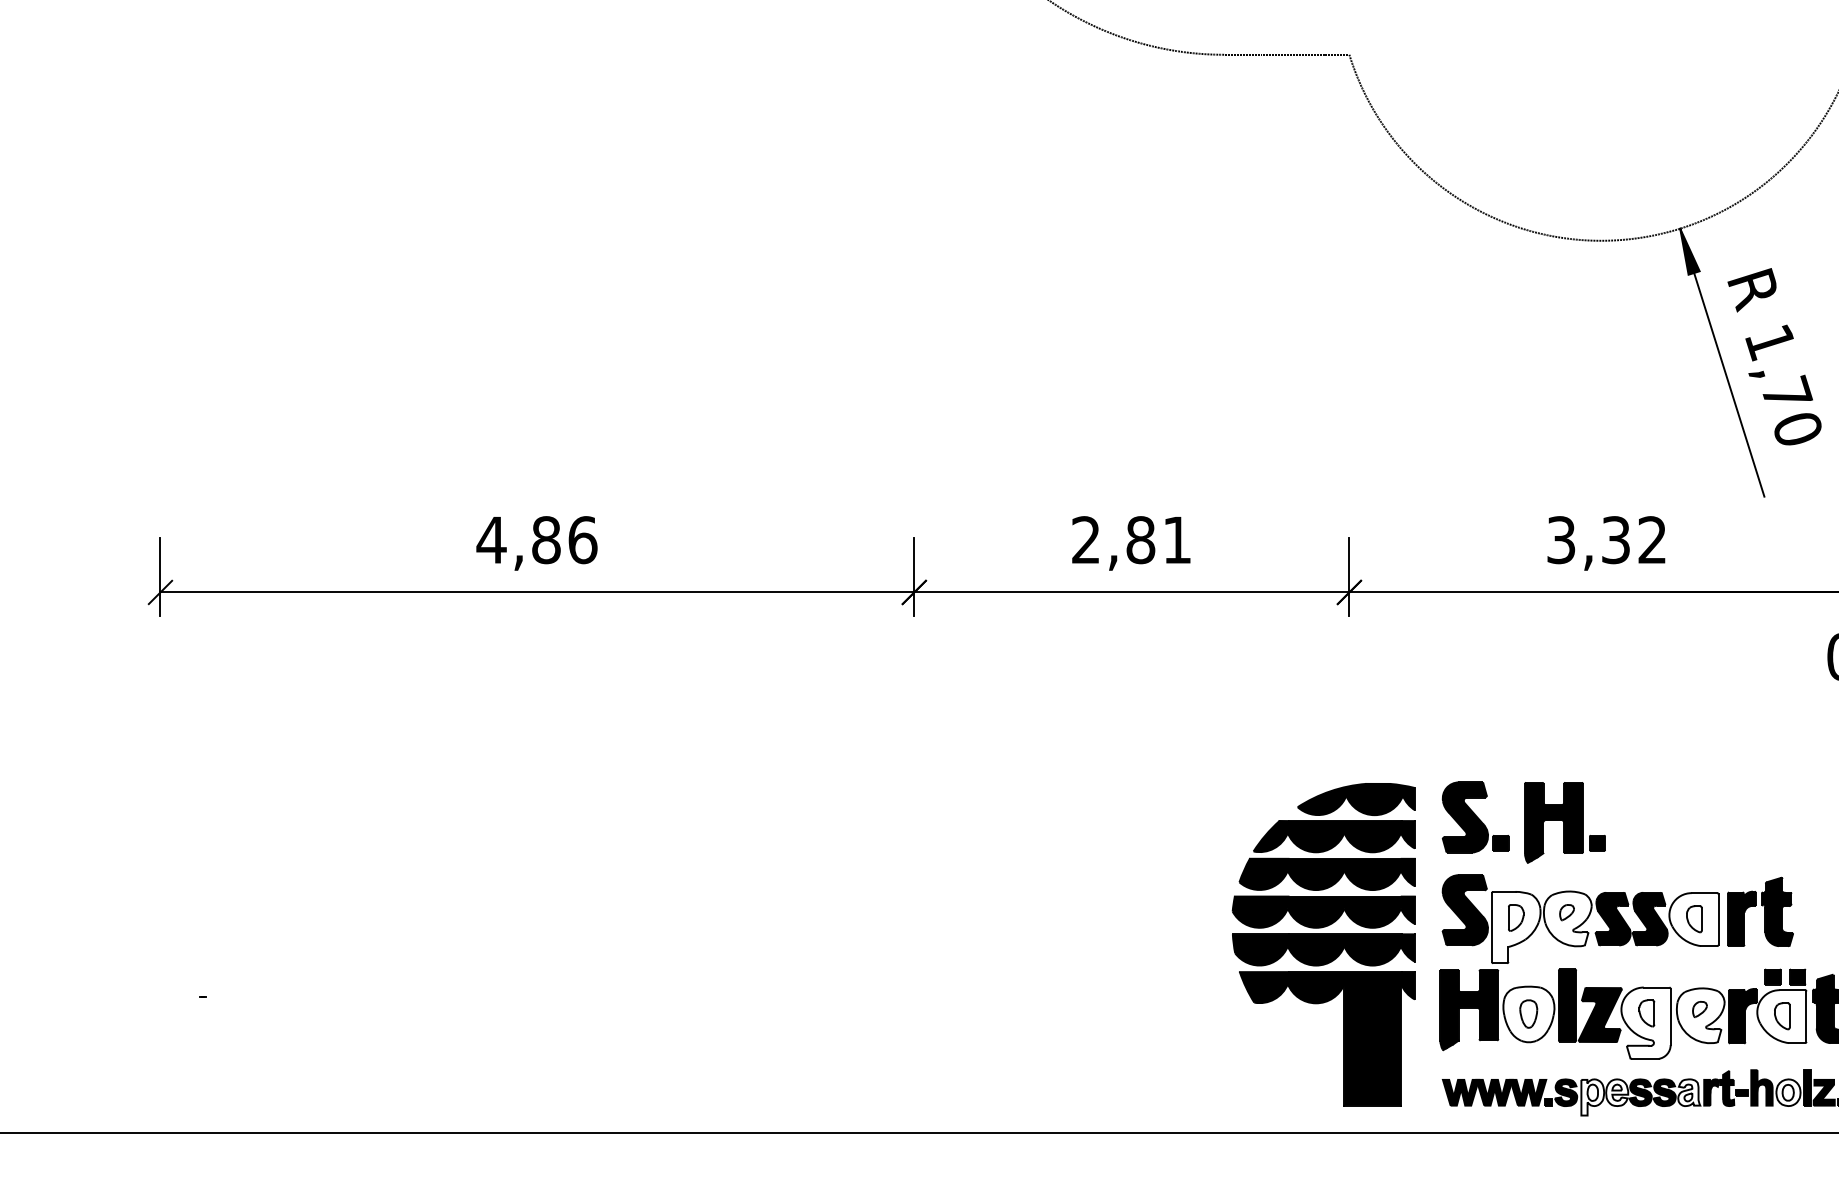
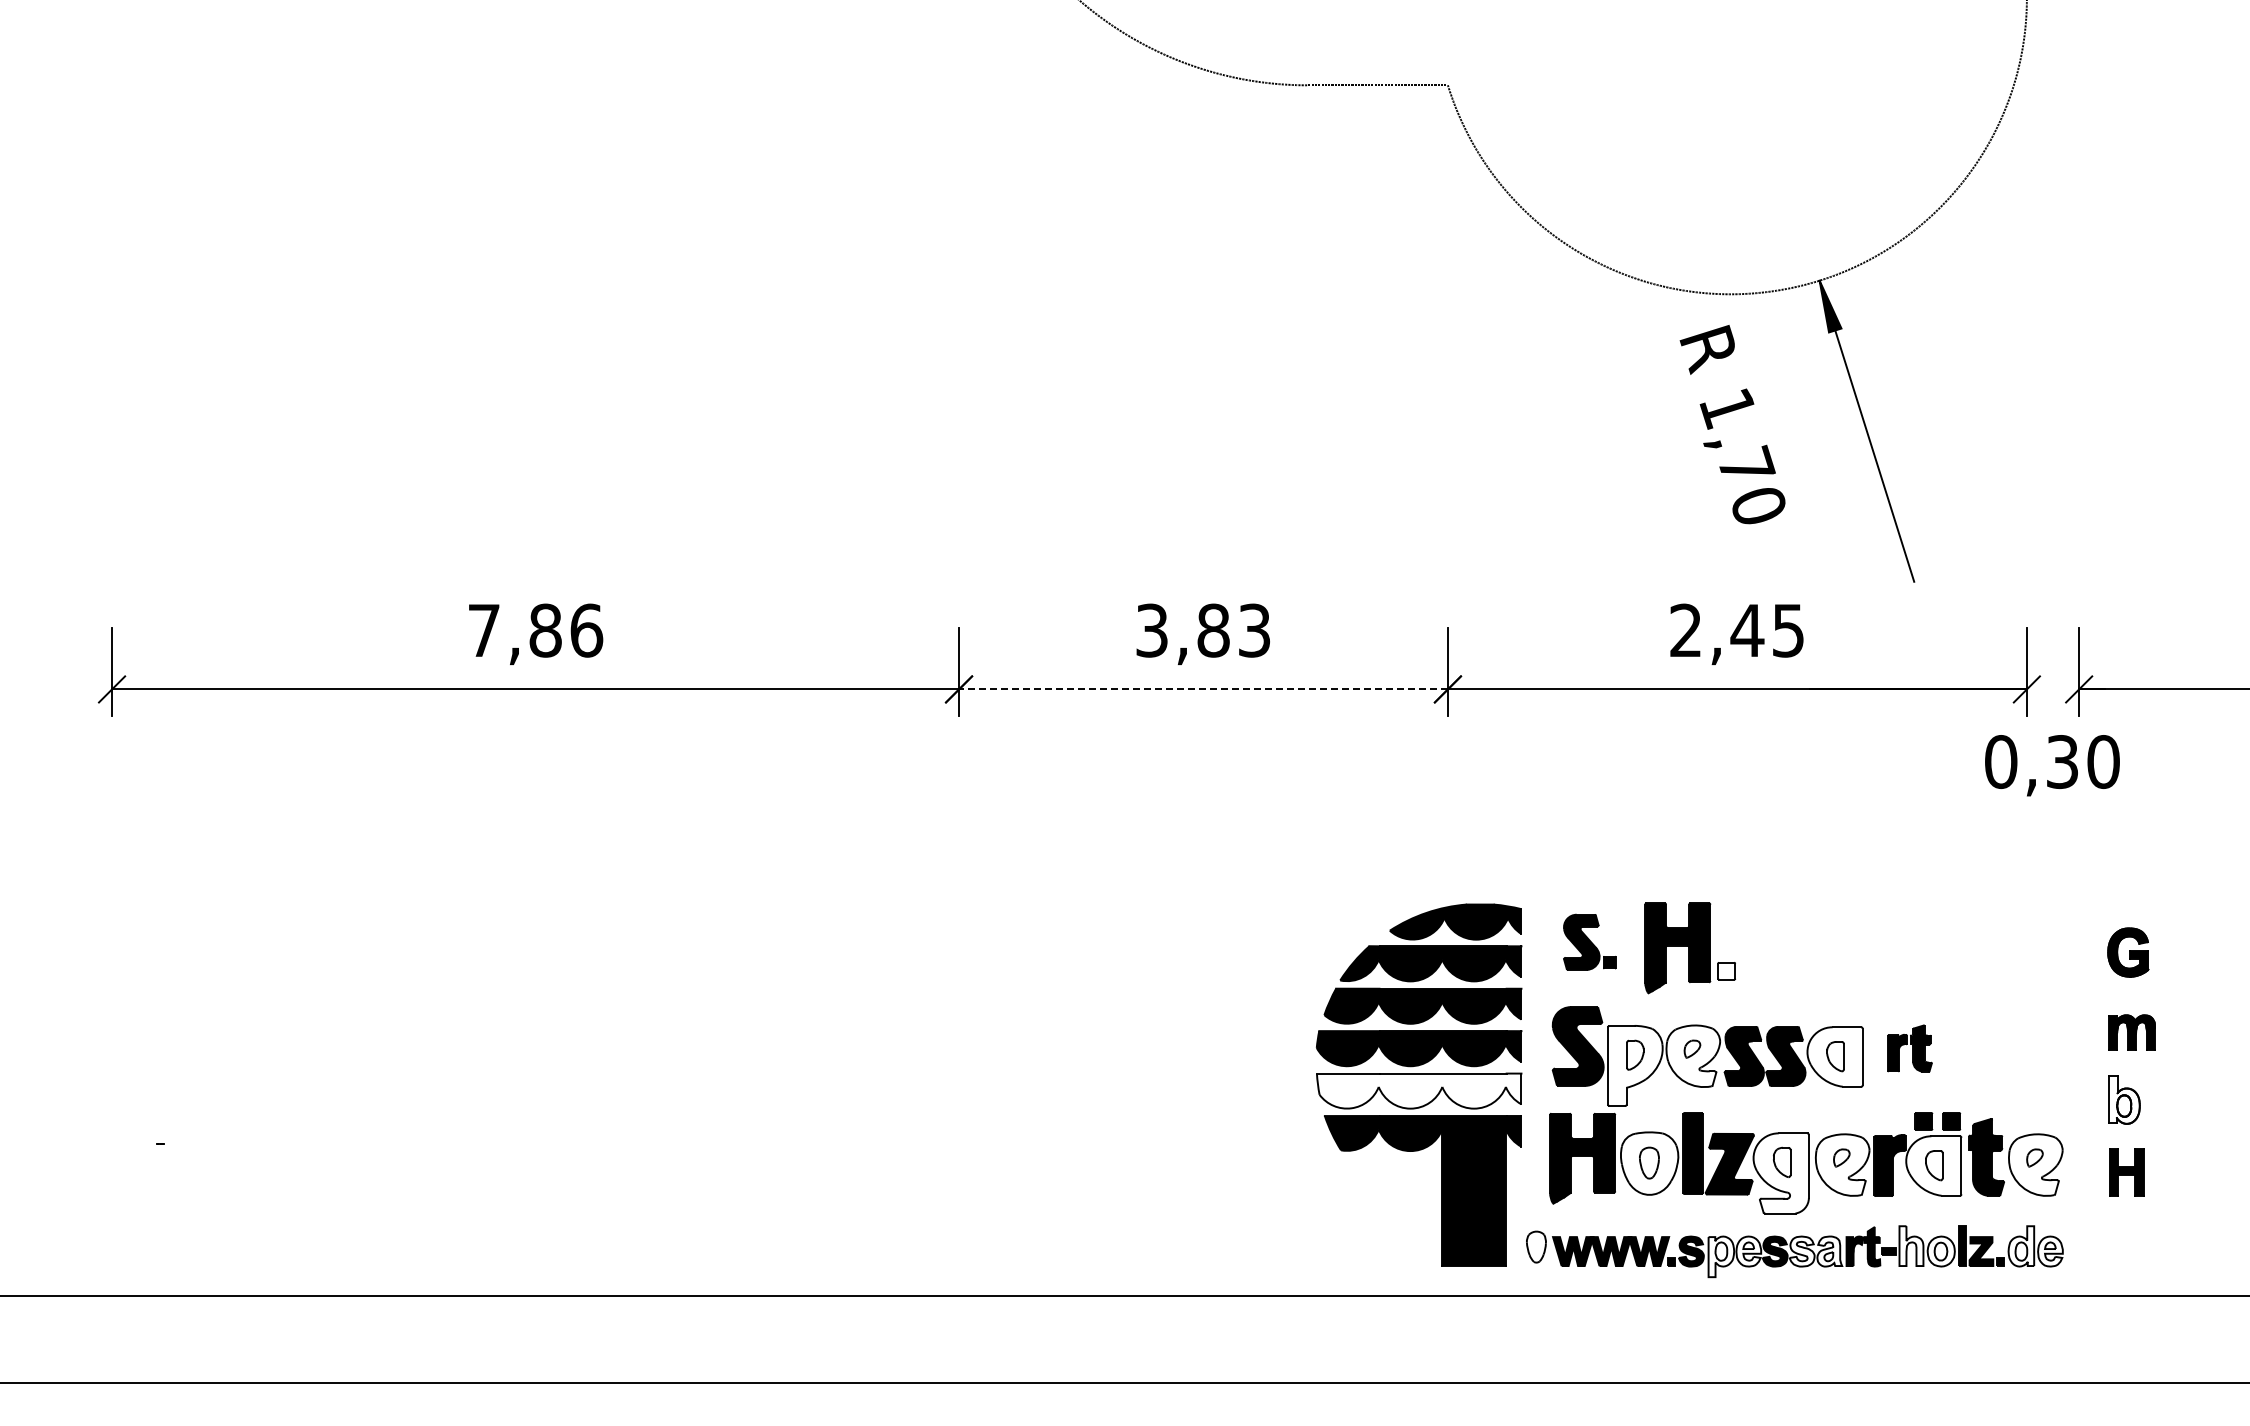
text: (1774, 356) -> (1732, 424), moved
text: (491, 540) -> (484, 630), 4,86 -> 7,86
text: (1130, 540) -> (1202, 630), 2,81 -> 3,83
text: (1606, 540) -> (1736, 630), 3,32 -> 2,45
line: (1131, 592) -> (1203, 689), solid -> dashed
part: (1475, 817) -> (1589, 942), size x0.7
fill: (1597, 842) -> (1726, 970), removed
part: (1760, 912) -> (1909, 1048), size x0.6
fill: (1323, 949) -> (1418, 1090), removed
part: (1428, 1088) -> (1536, 1246), added
fill: (1761, 1088) -> (1911, 1246), removed
fill: (1664, 1092) -> (1801, 1251), removed

